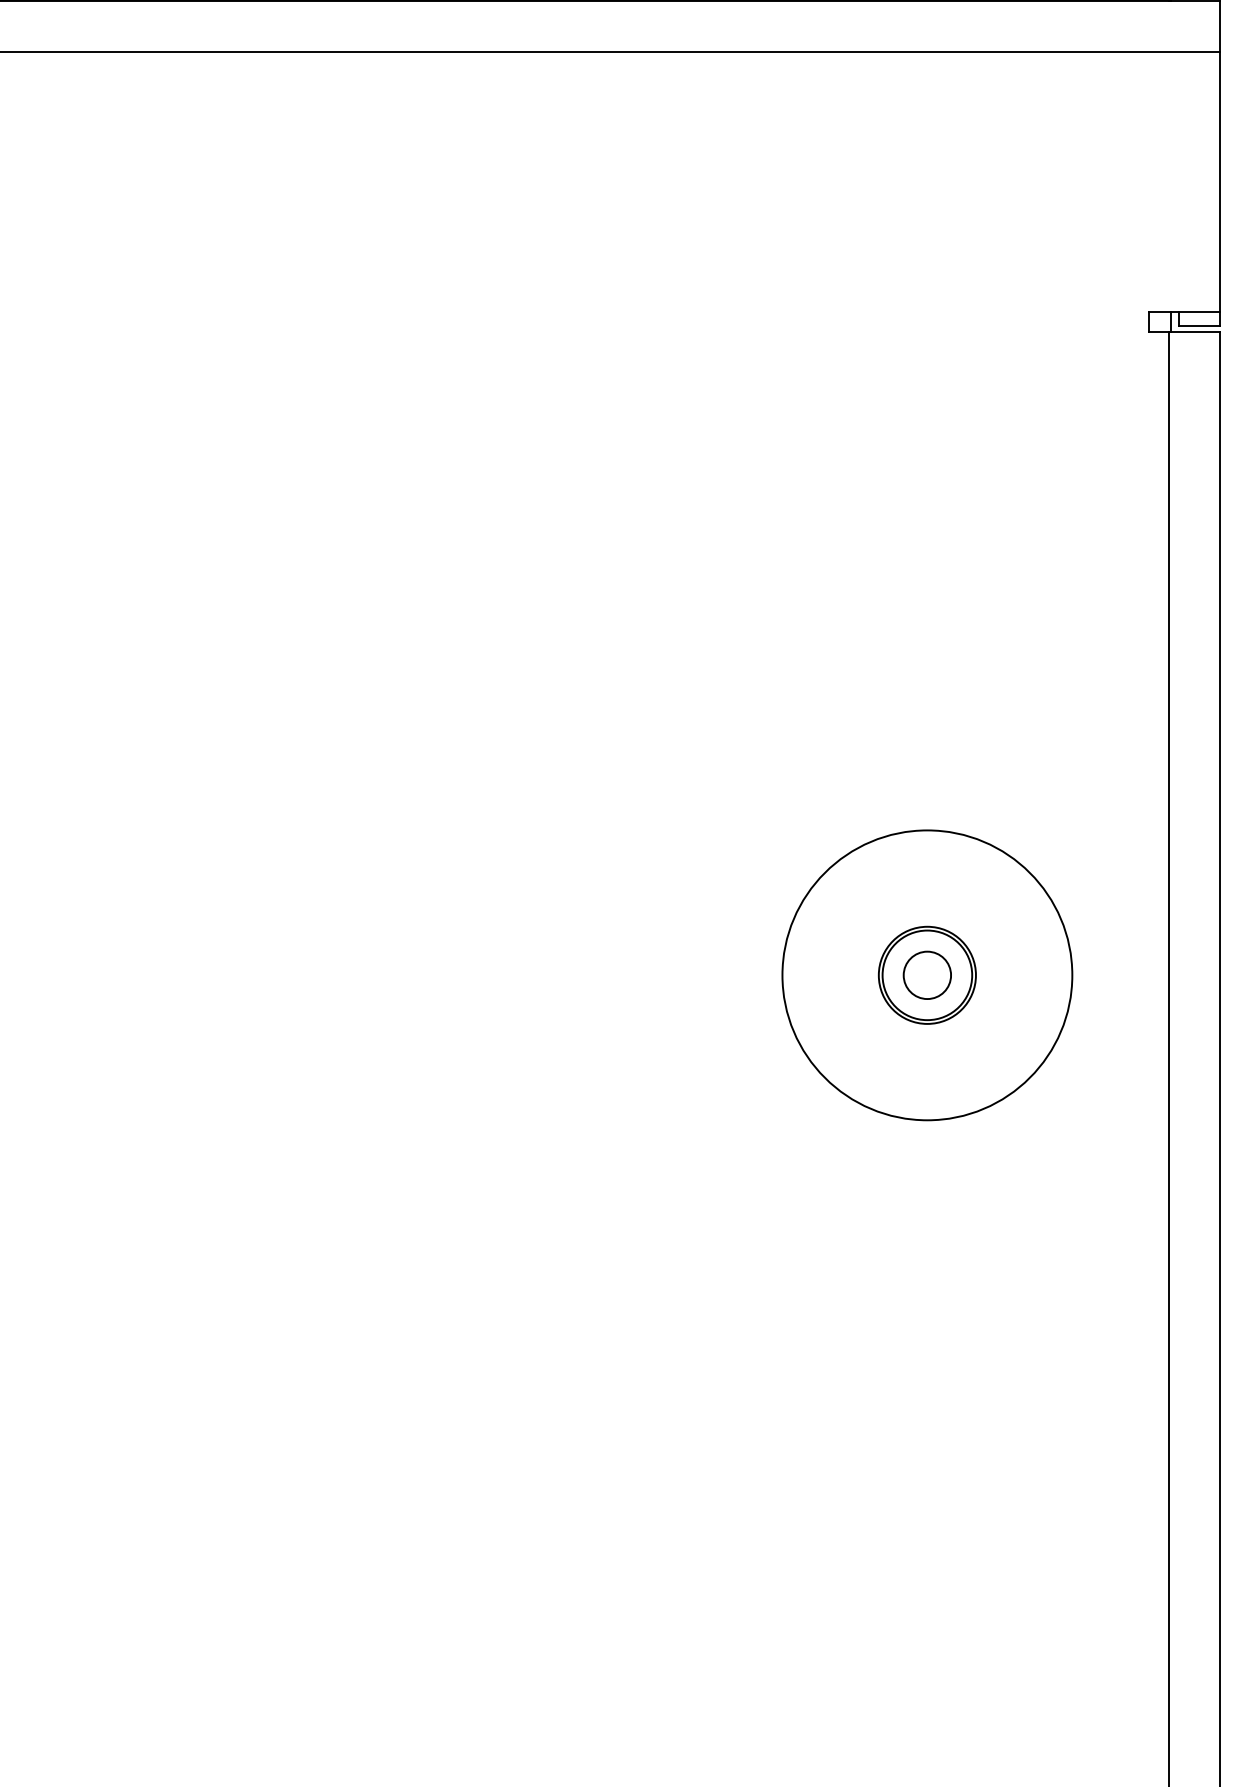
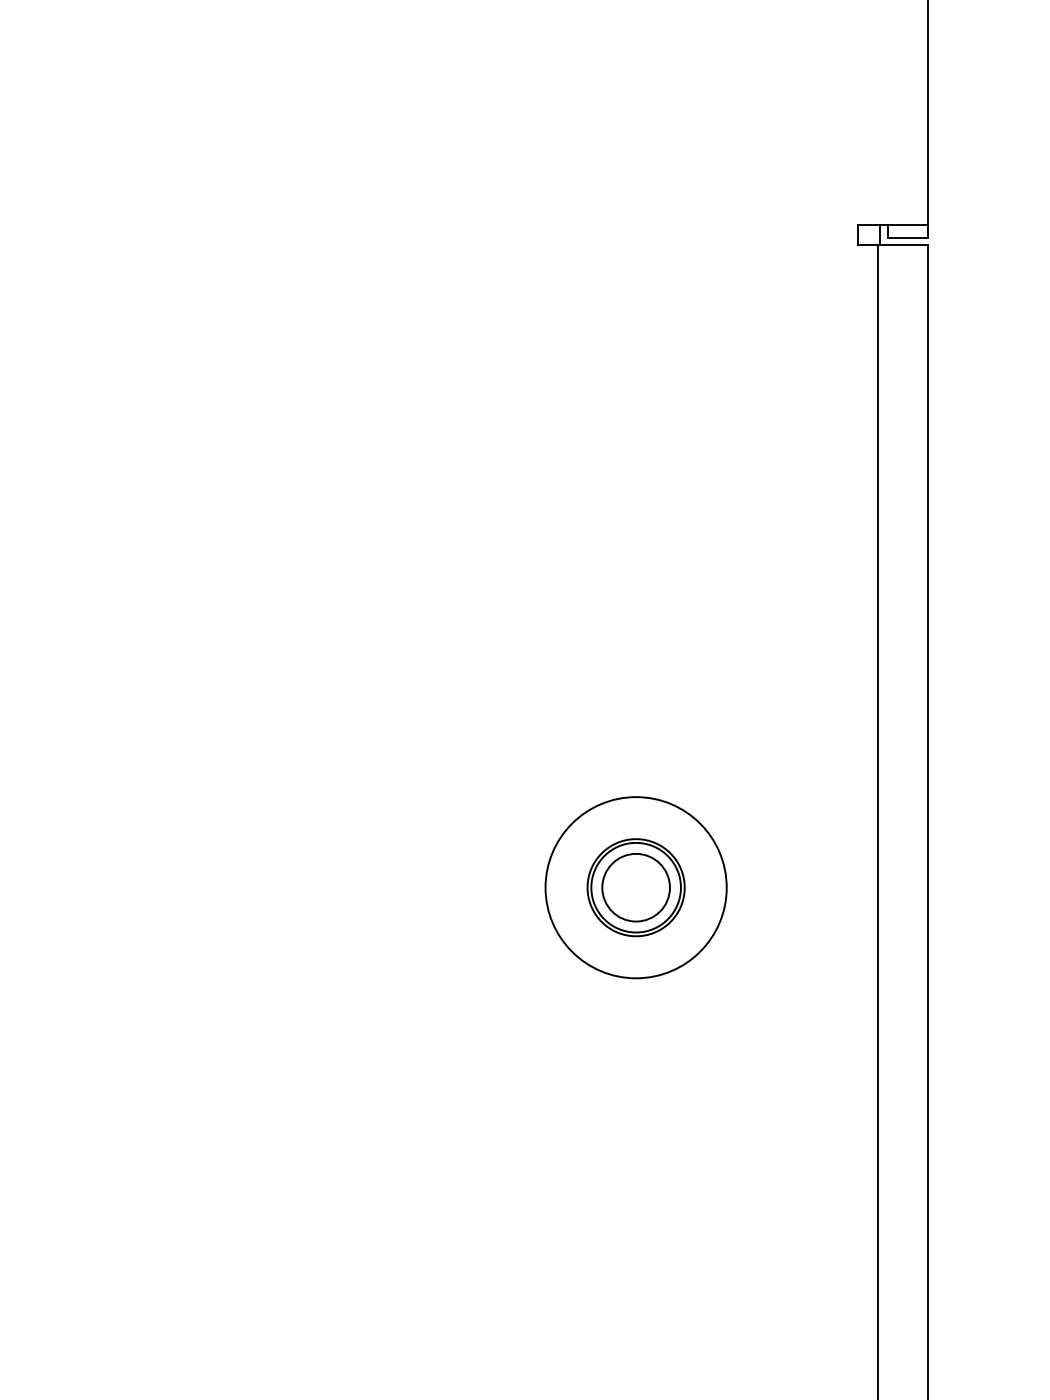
circle: (926, 974) -> (635, 886), size x0.62
circle: (927, 975) -> (636, 887), size x1.43

